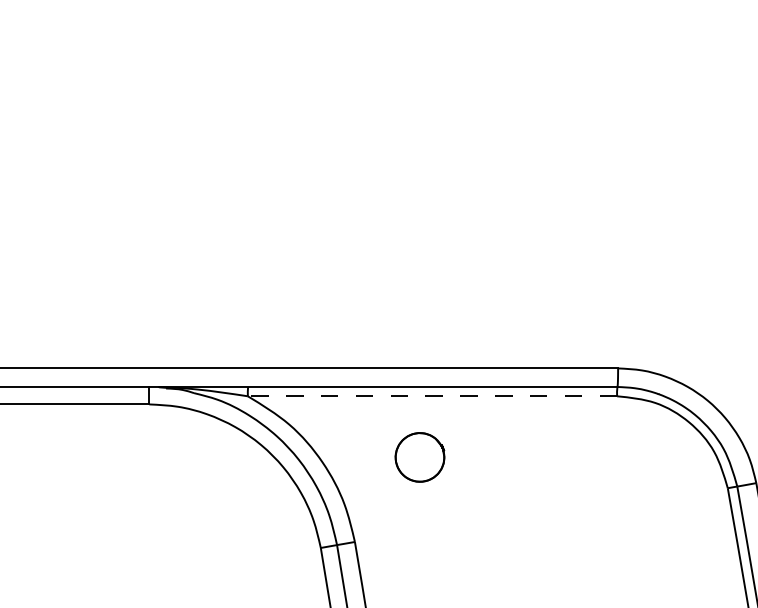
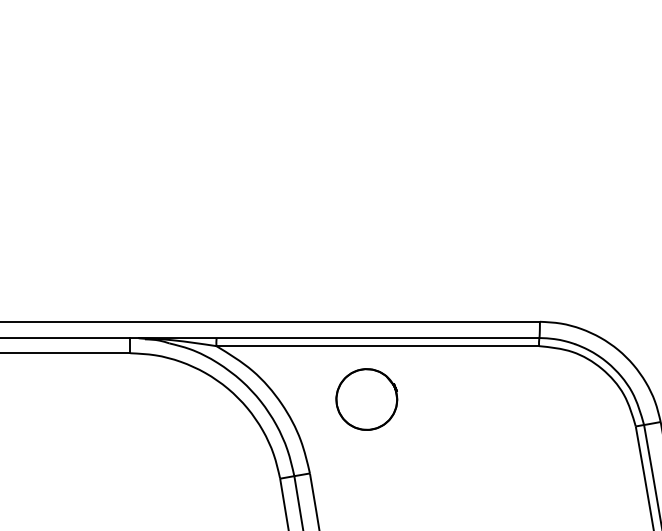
line: (432, 396) -> (377, 346), dashed -> solid
part: (419, 457) -> (366, 399), size x1.43

